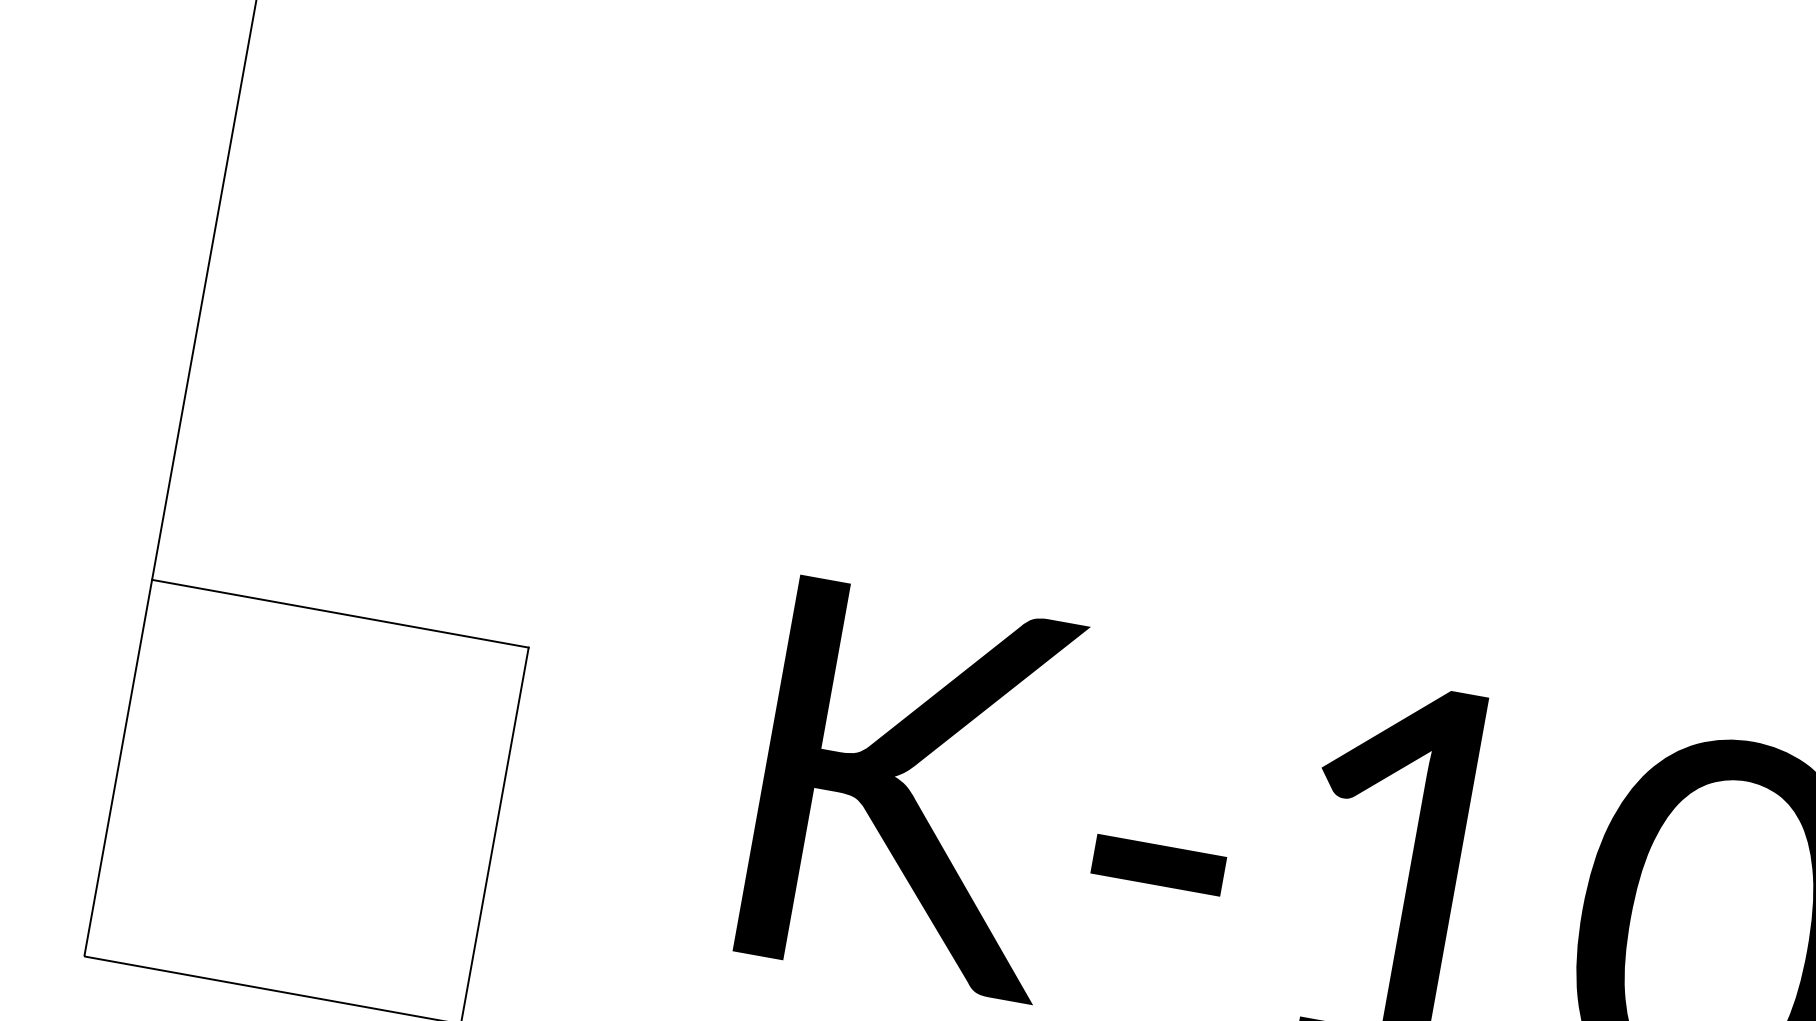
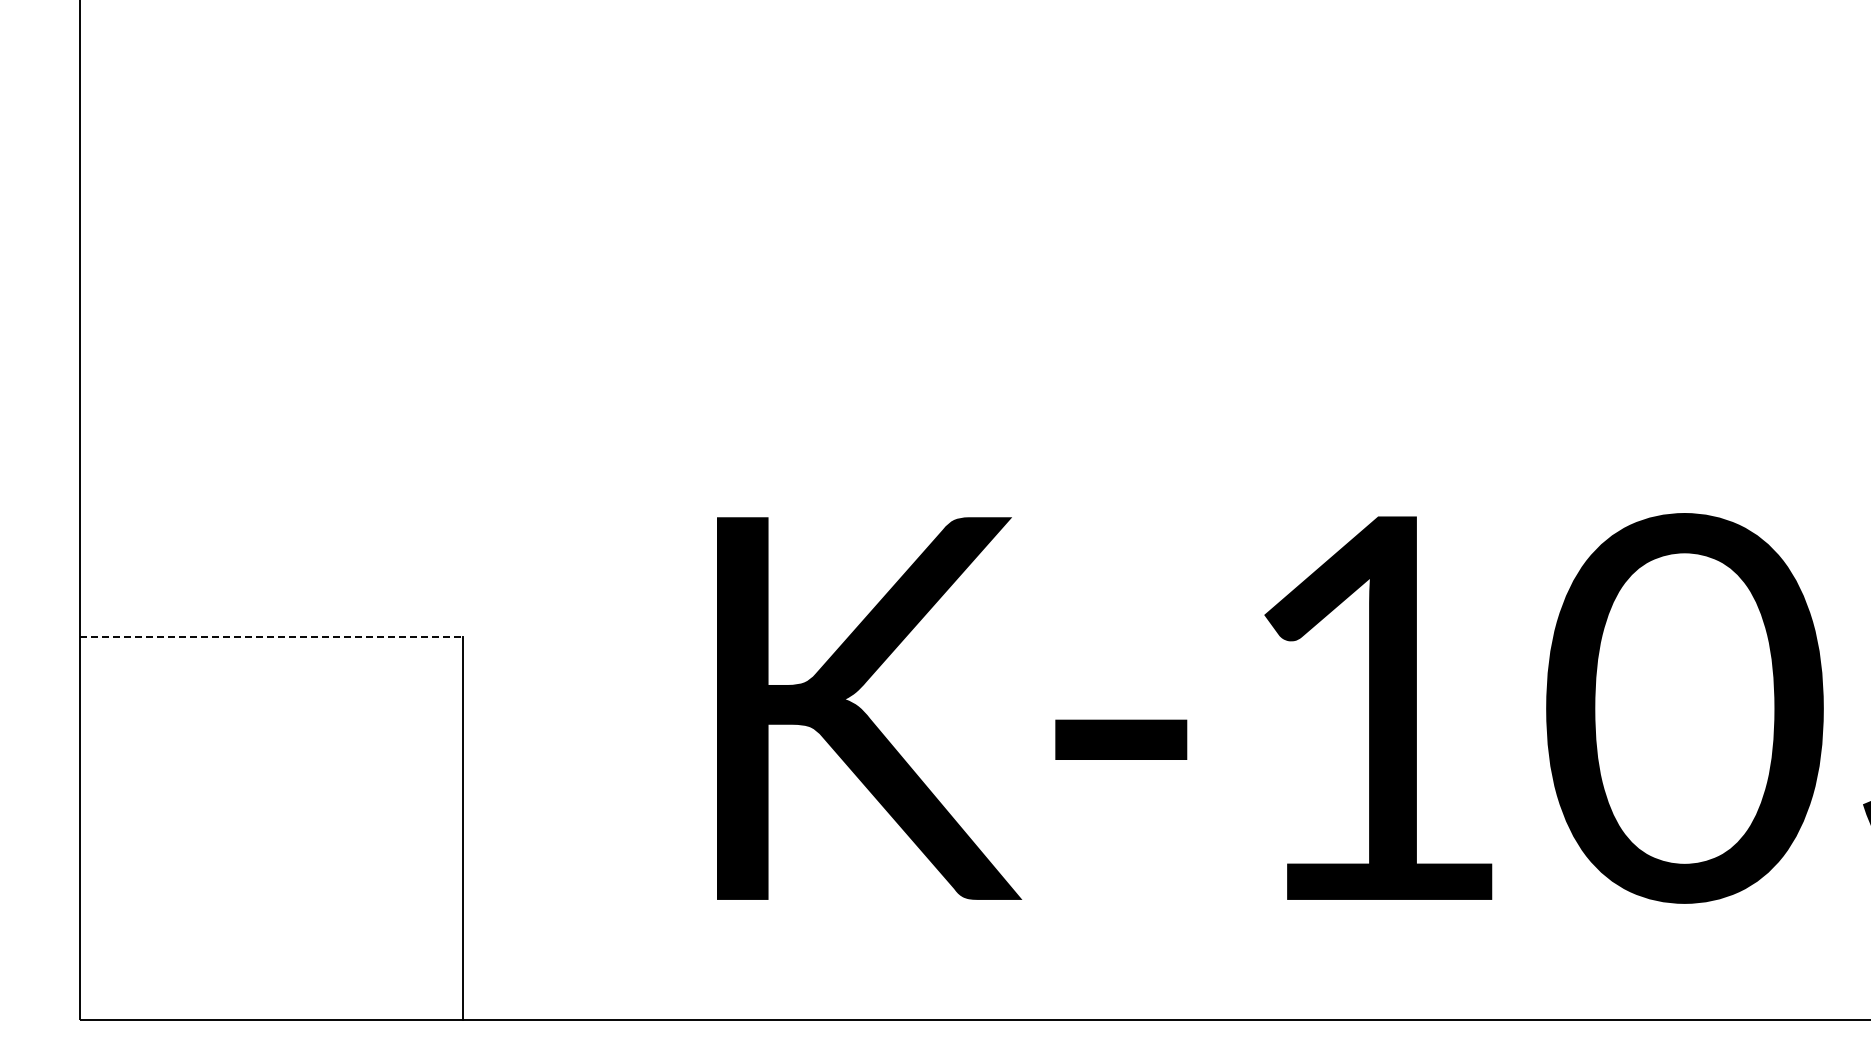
line: (340, 614) -> (271, 637), solid -> dashed

